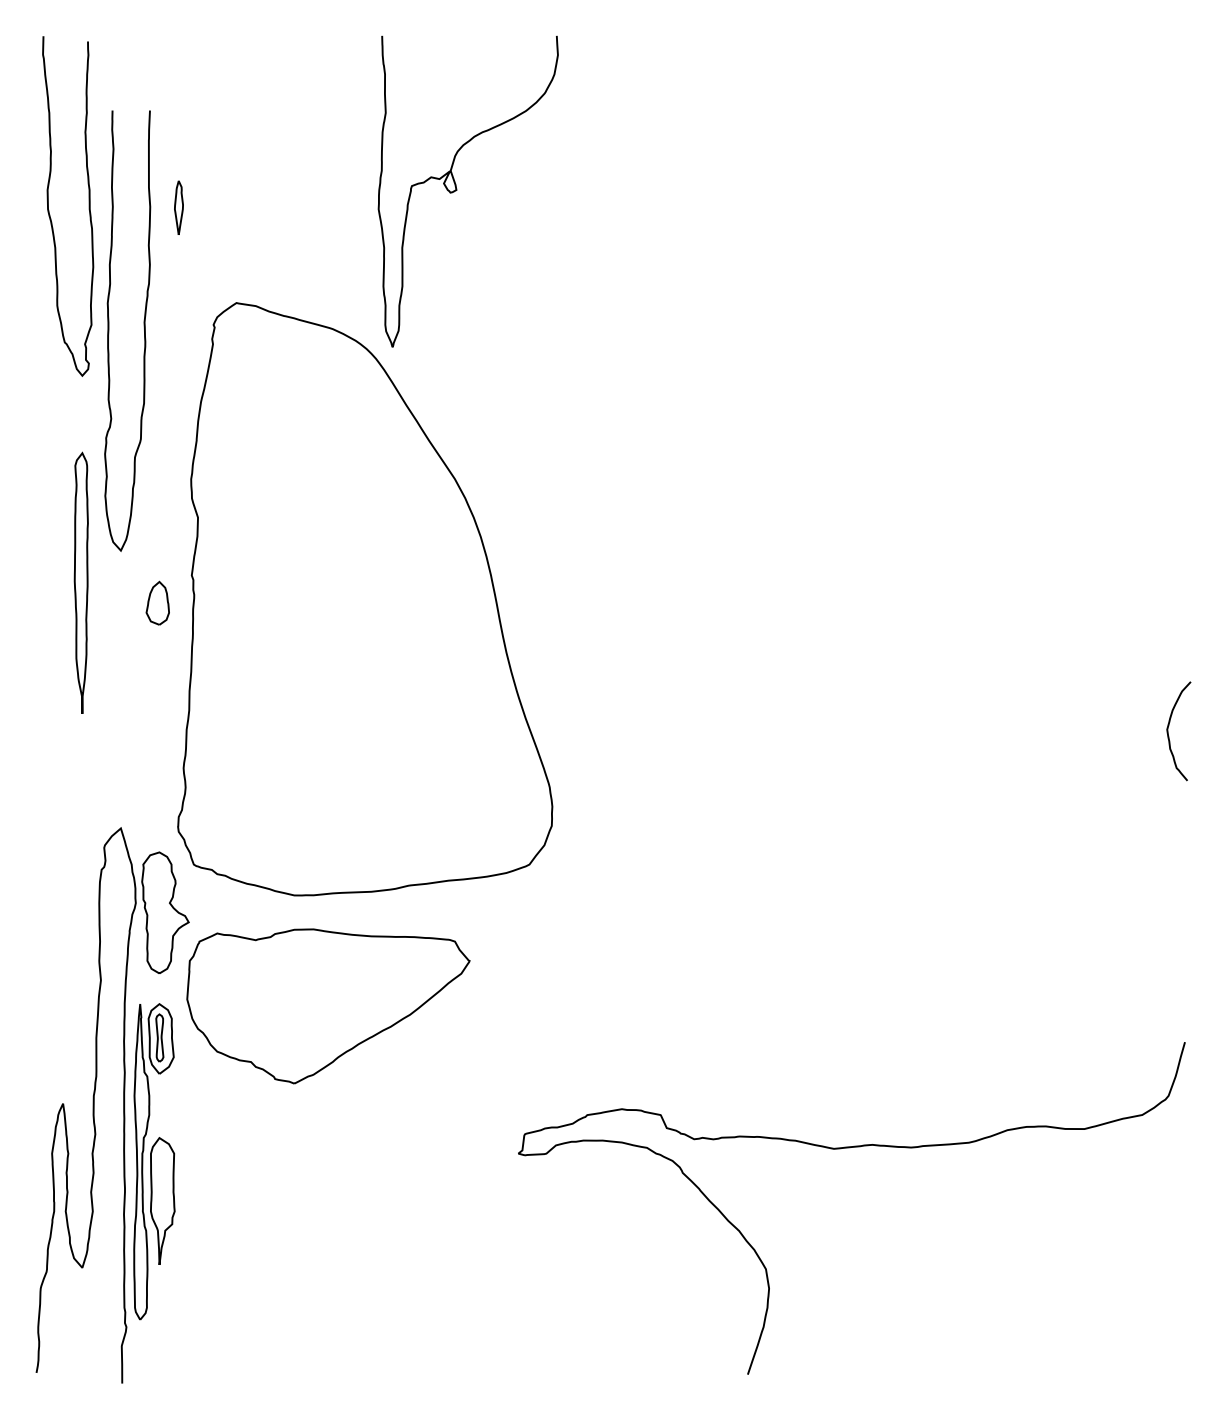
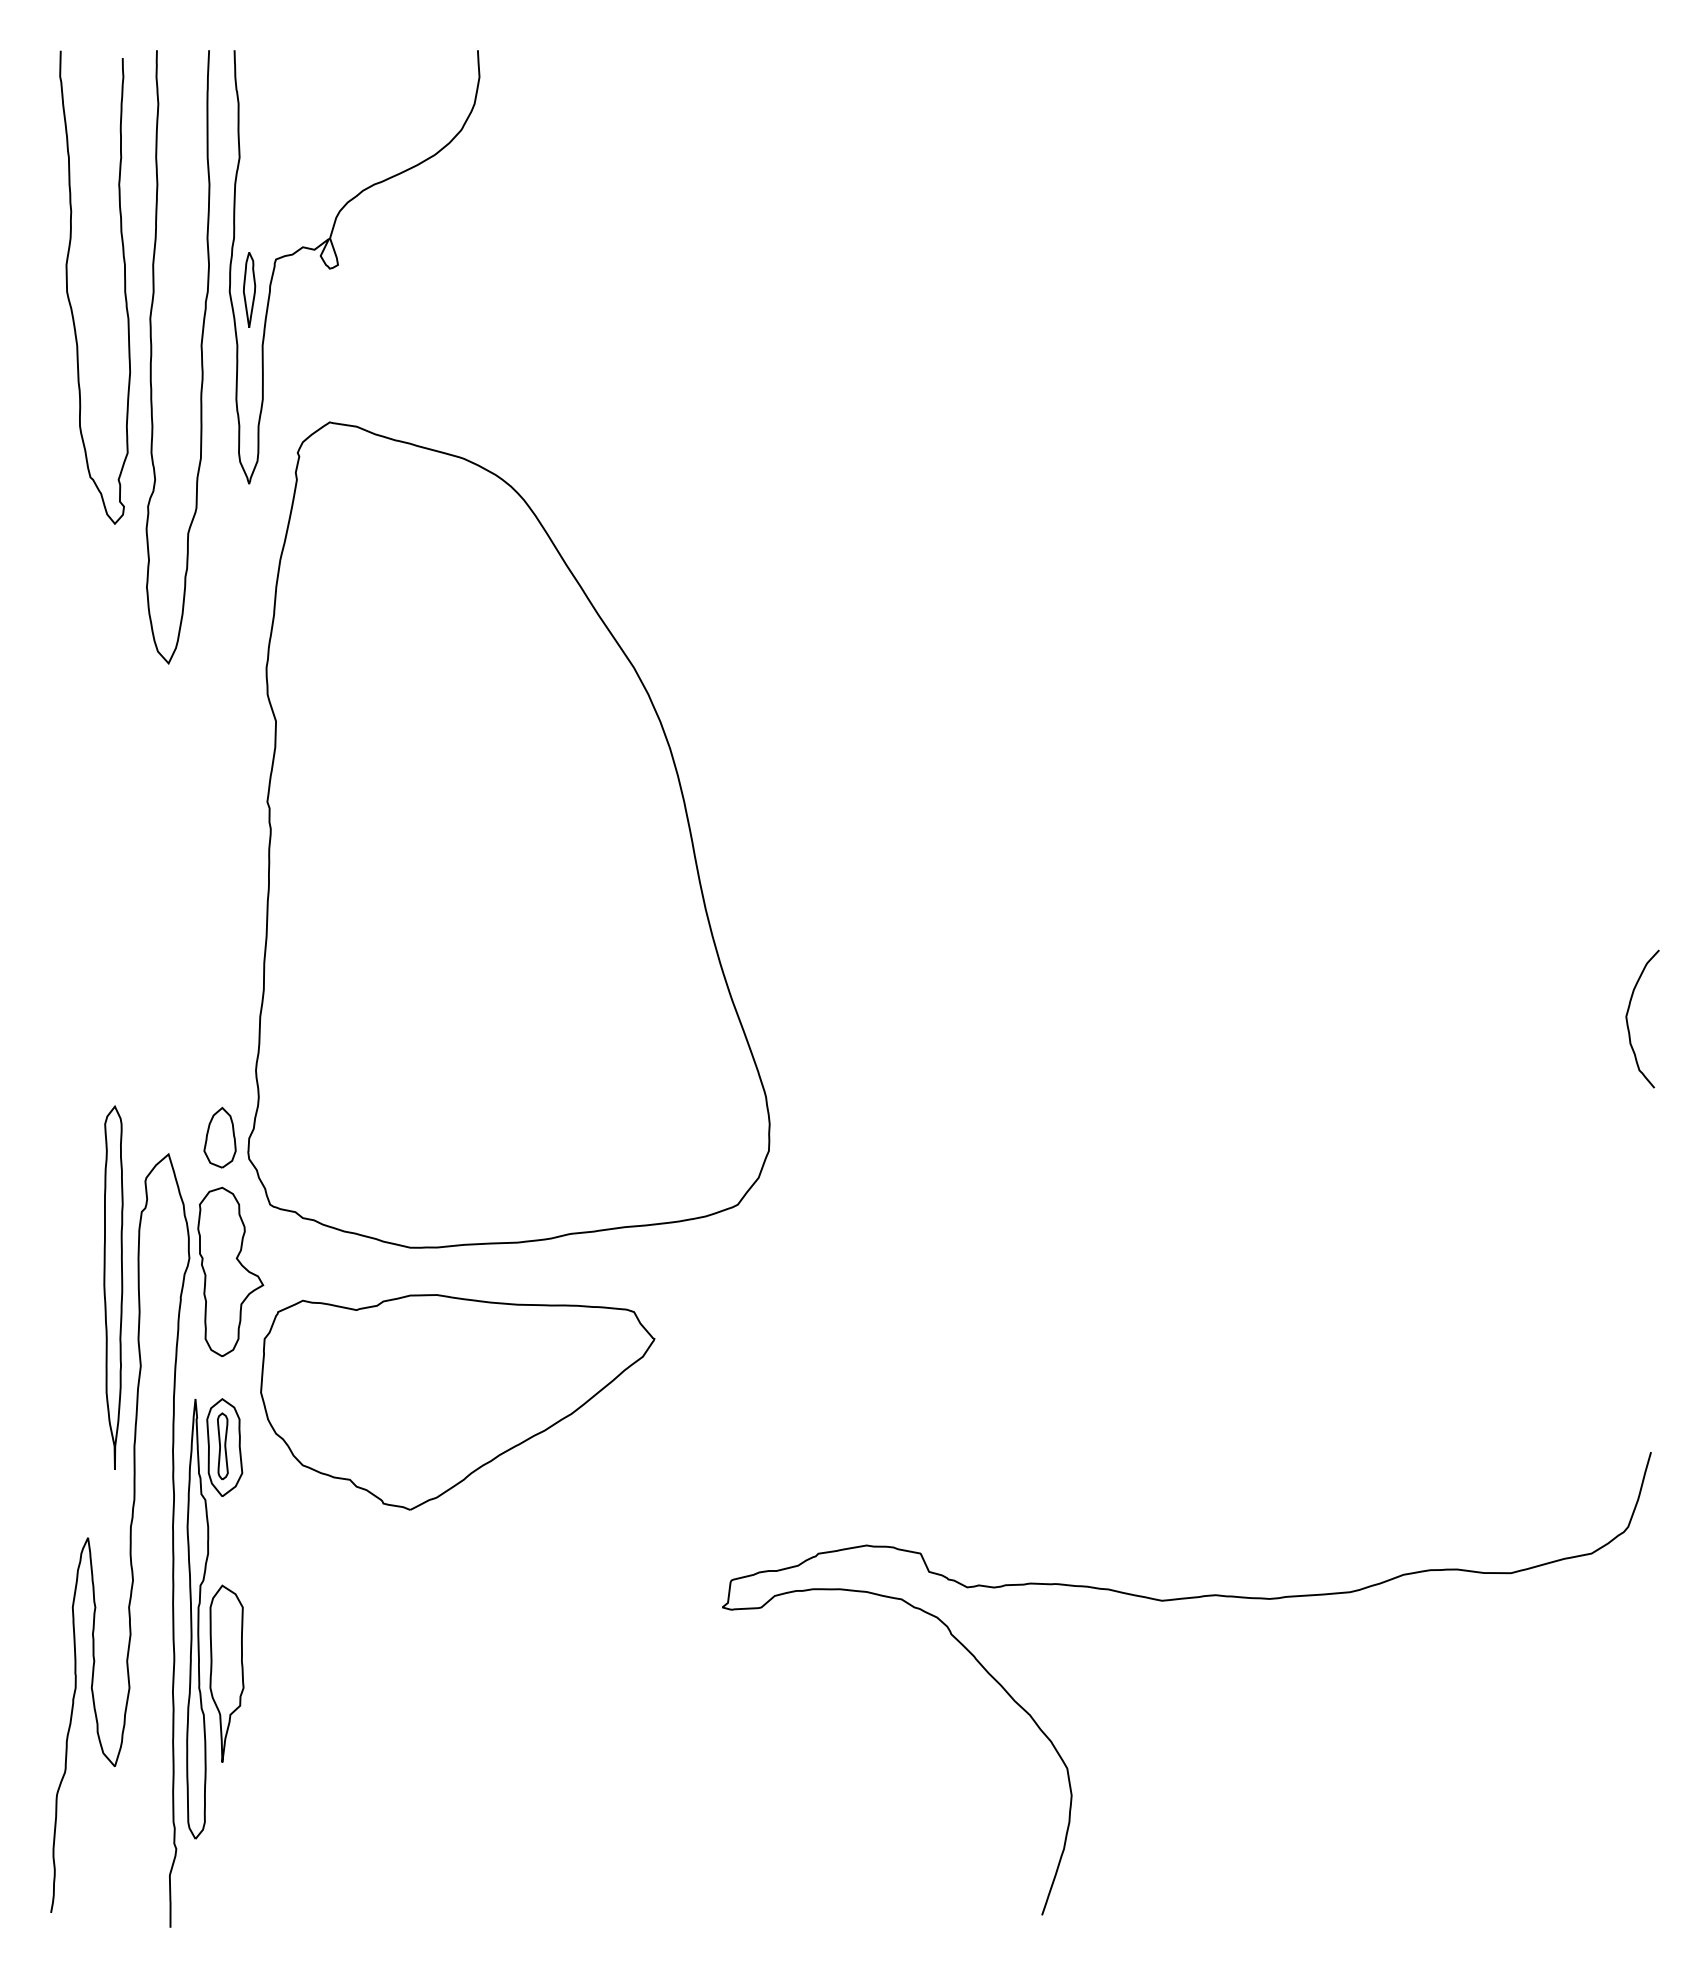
curve: (456, 190) -> (338, 265), moved
curve: (144, 331) -> (201, 357), moved
part: (81, 583) -> (113, 1287), moved
part: (157, 603) -> (219, 1137), moved

